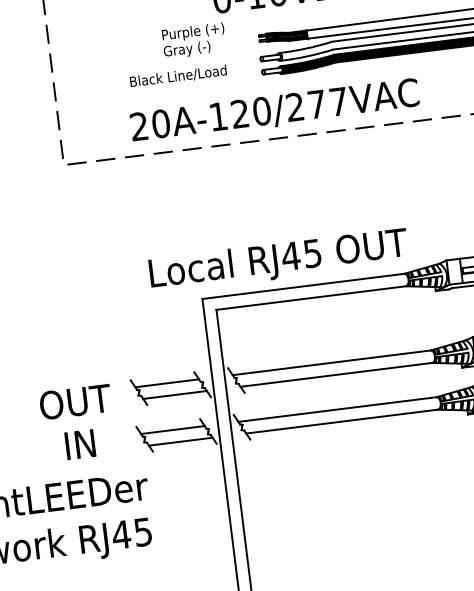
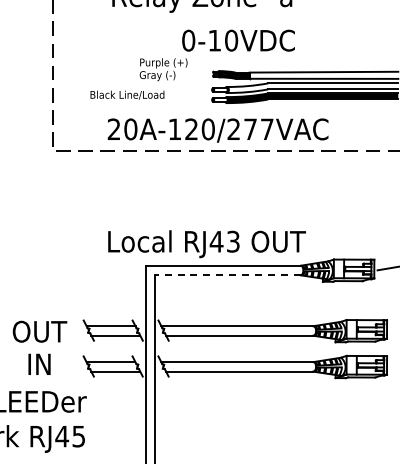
text: (178, 75) -> (127, 94), moved
text: (312, 253) -> (233, 241), RJ45 -> RJ43
line: (310, 298) -> (227, 275), solid -> dashed

